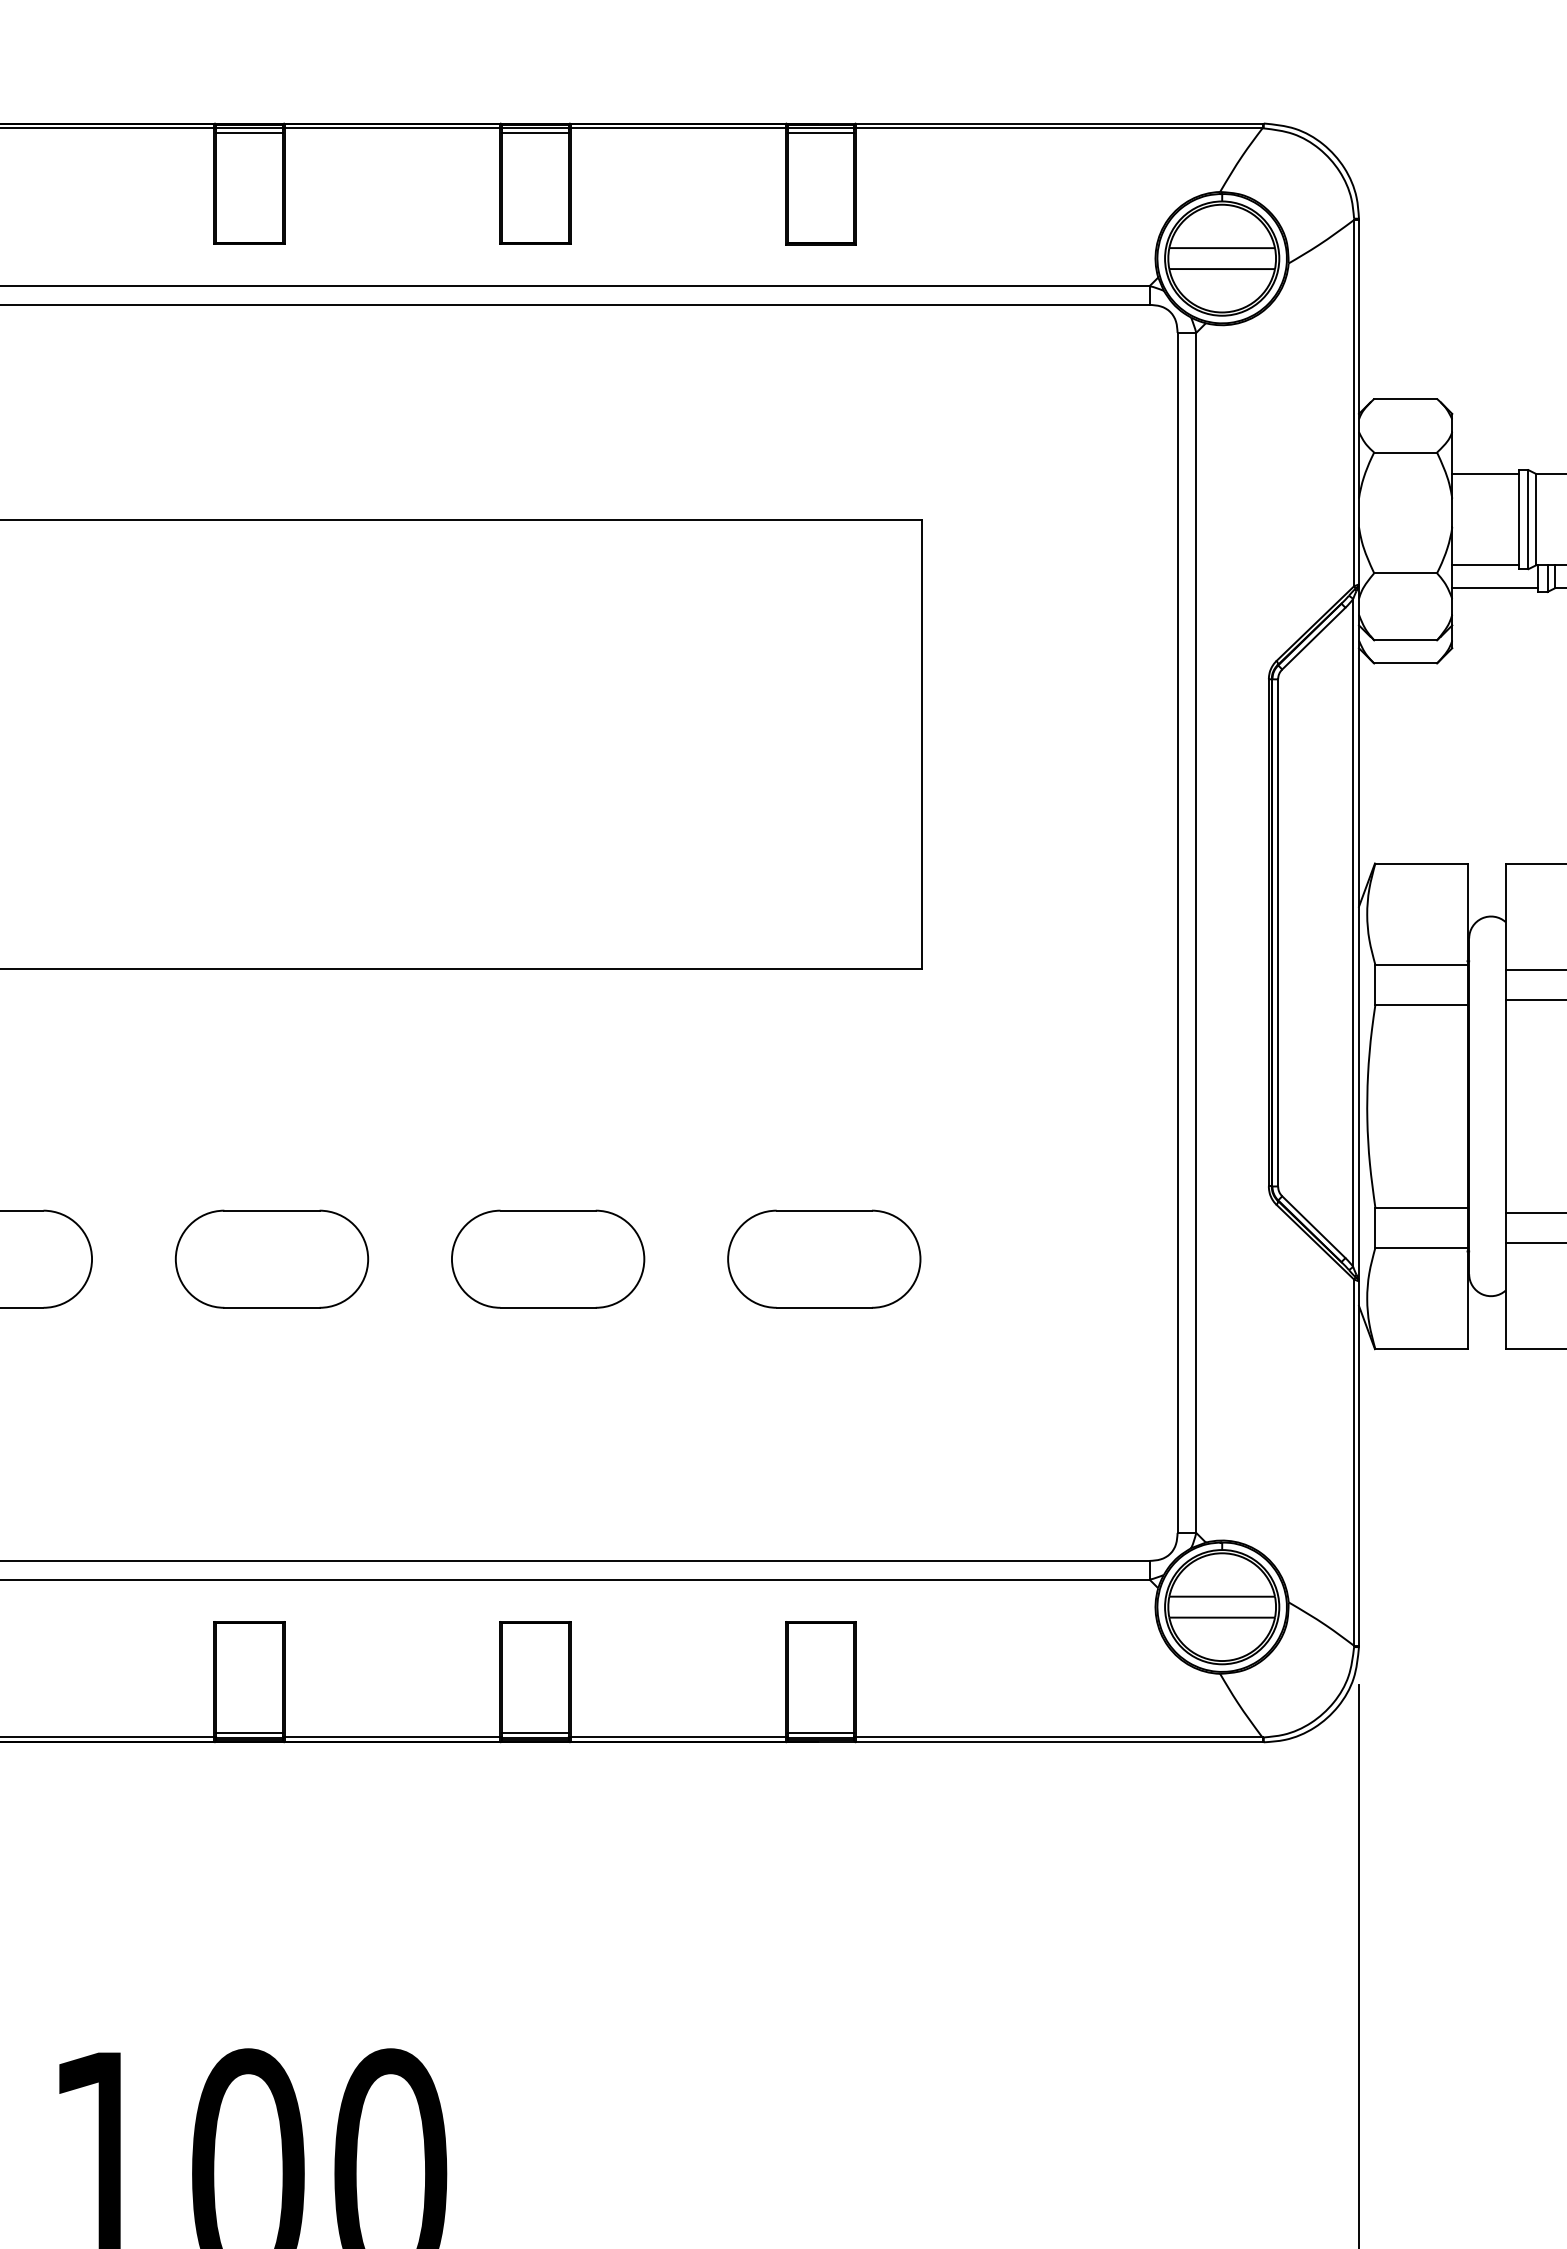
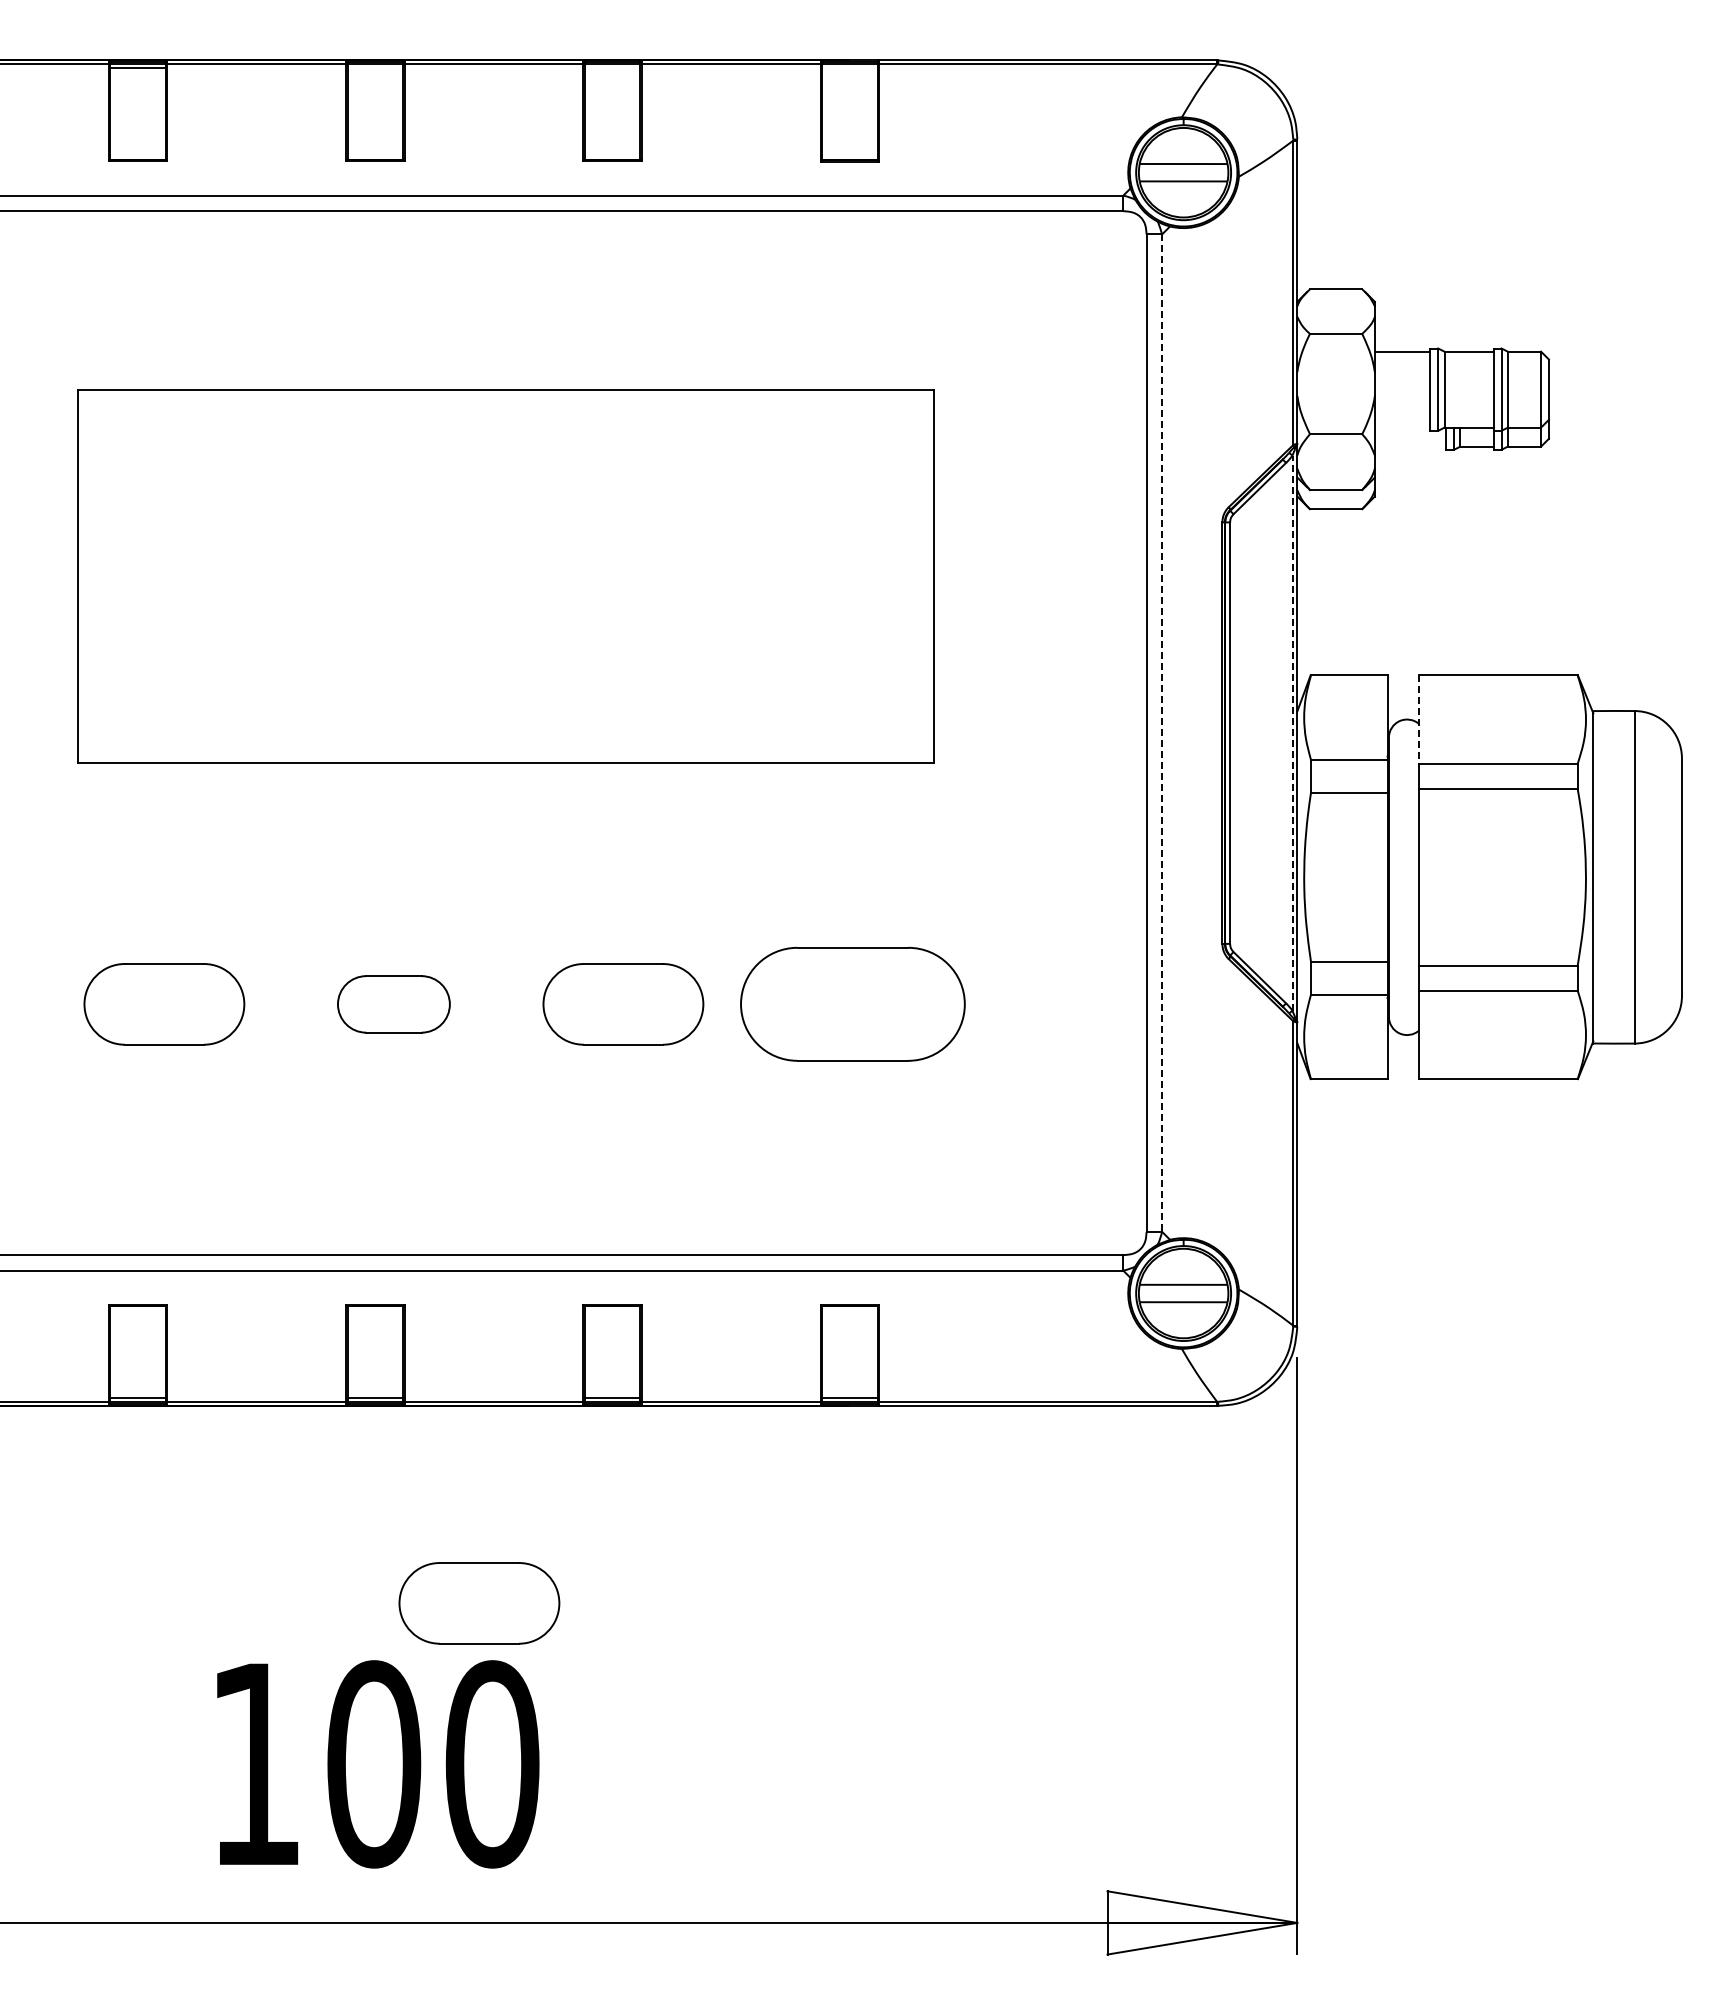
line: (249, 132) -> (375, 67), removed
line: (534, 132) -> (612, 67), removed
line: (820, 132) -> (849, 67), removed
line: (1485, 565) -> (1402, 427), removed
line: (1495, 588) -> (1410, 446), removed
line: (1505, 917) -> (1419, 720), solid -> dashed
line: (1196, 933) -> (1162, 733), solid -> dashed
line: (1353, 933) -> (1292, 733), solid -> dashed
part: (271, 1259) -> (393, 1004), size x0.7
part: (823, 1259) -> (852, 1004), size x1.4
part: (374, 1980) -> (479, 1603), added

